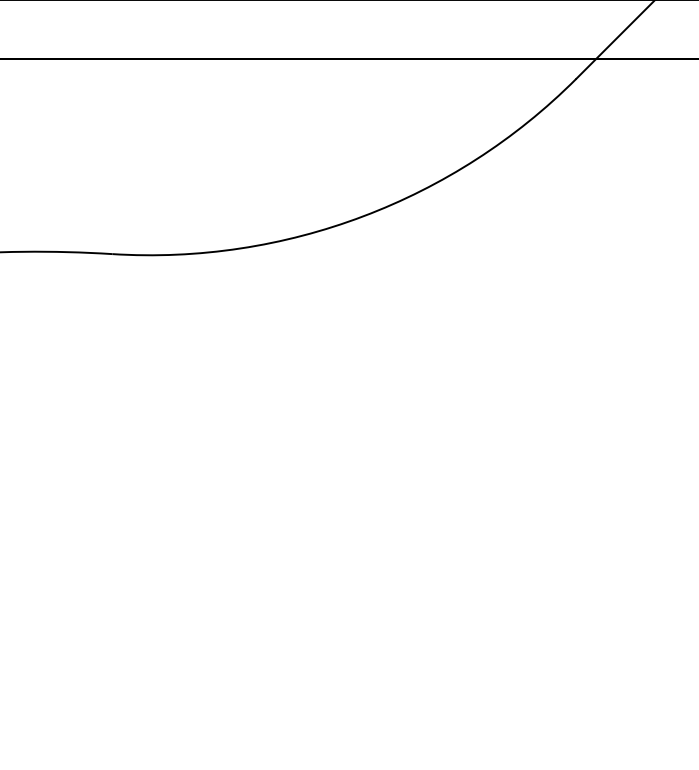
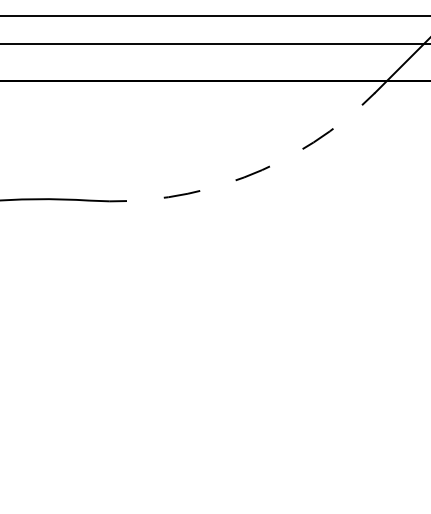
arc: (363, 216) -> (244, 177), solid -> dashed

